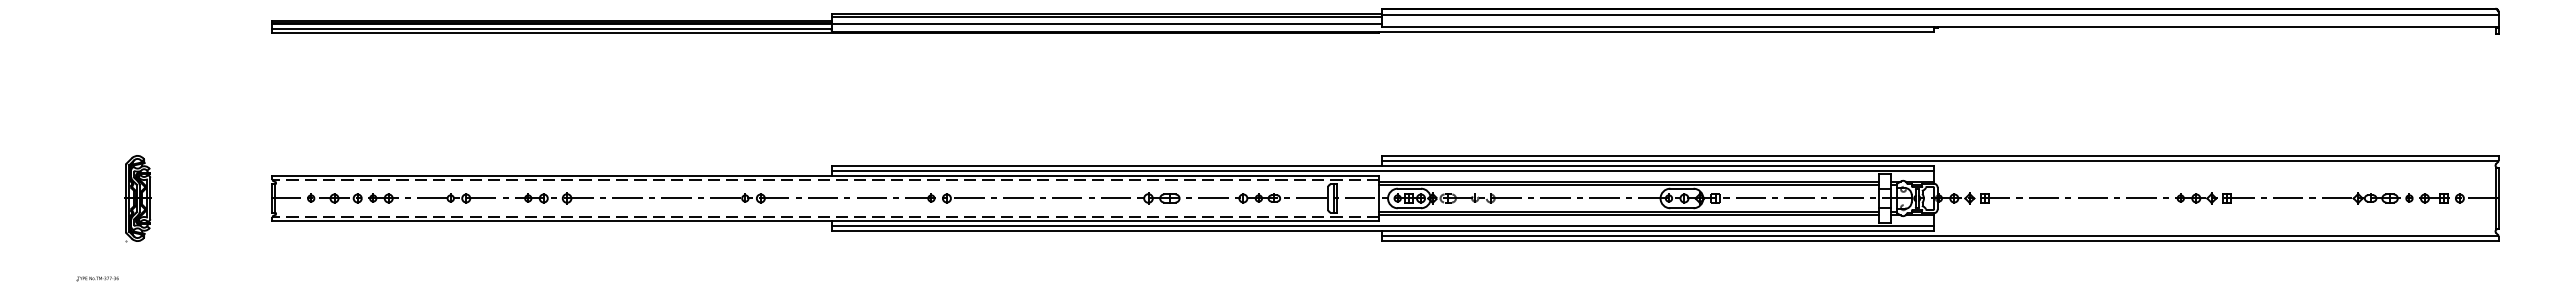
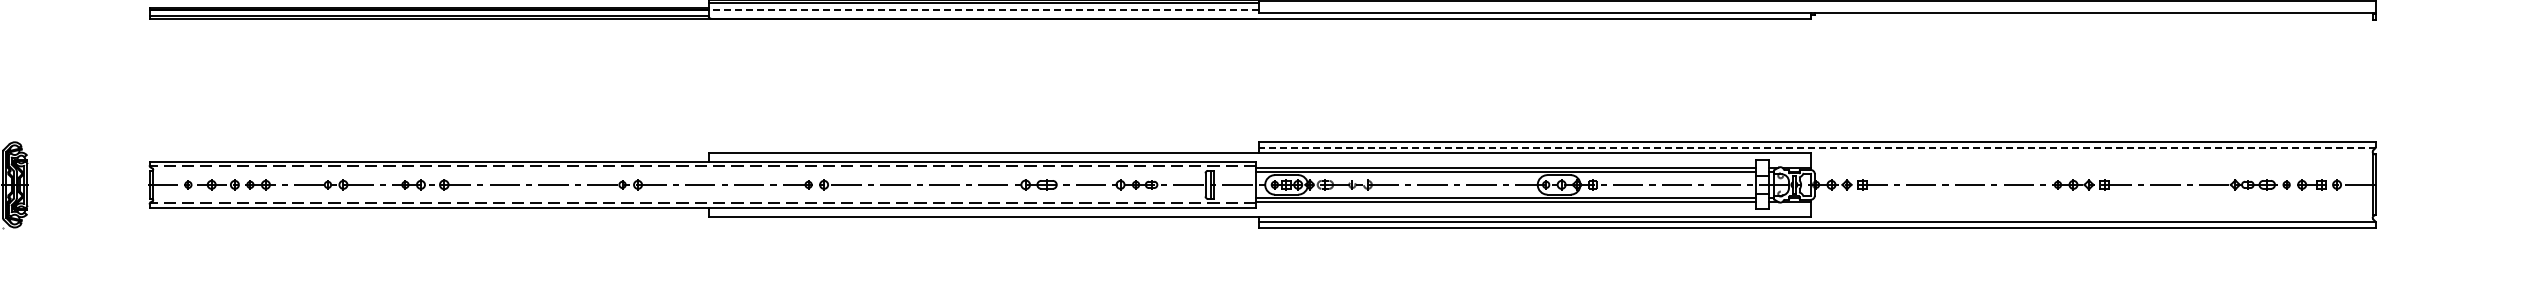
line: (1106, 24) -> (983, 10), solid -> dashed
line: (1939, 161) -> (1816, 147), solid -> dashed
line: (1382, 170) -> (1259, 156), removed
line: (1382, 226) -> (1259, 212), removed

